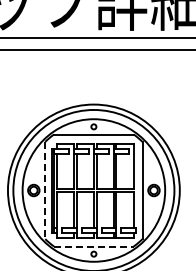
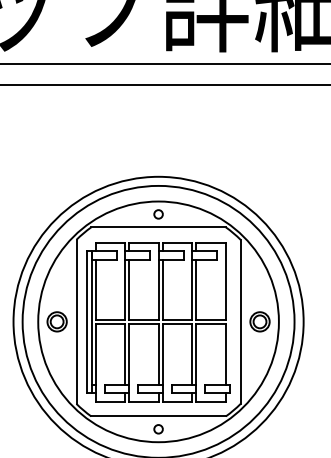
line: (45, 190) -> (76, 321), dashed -> solid
line: (93, 246) -> (157, 416), dashed -> solid

